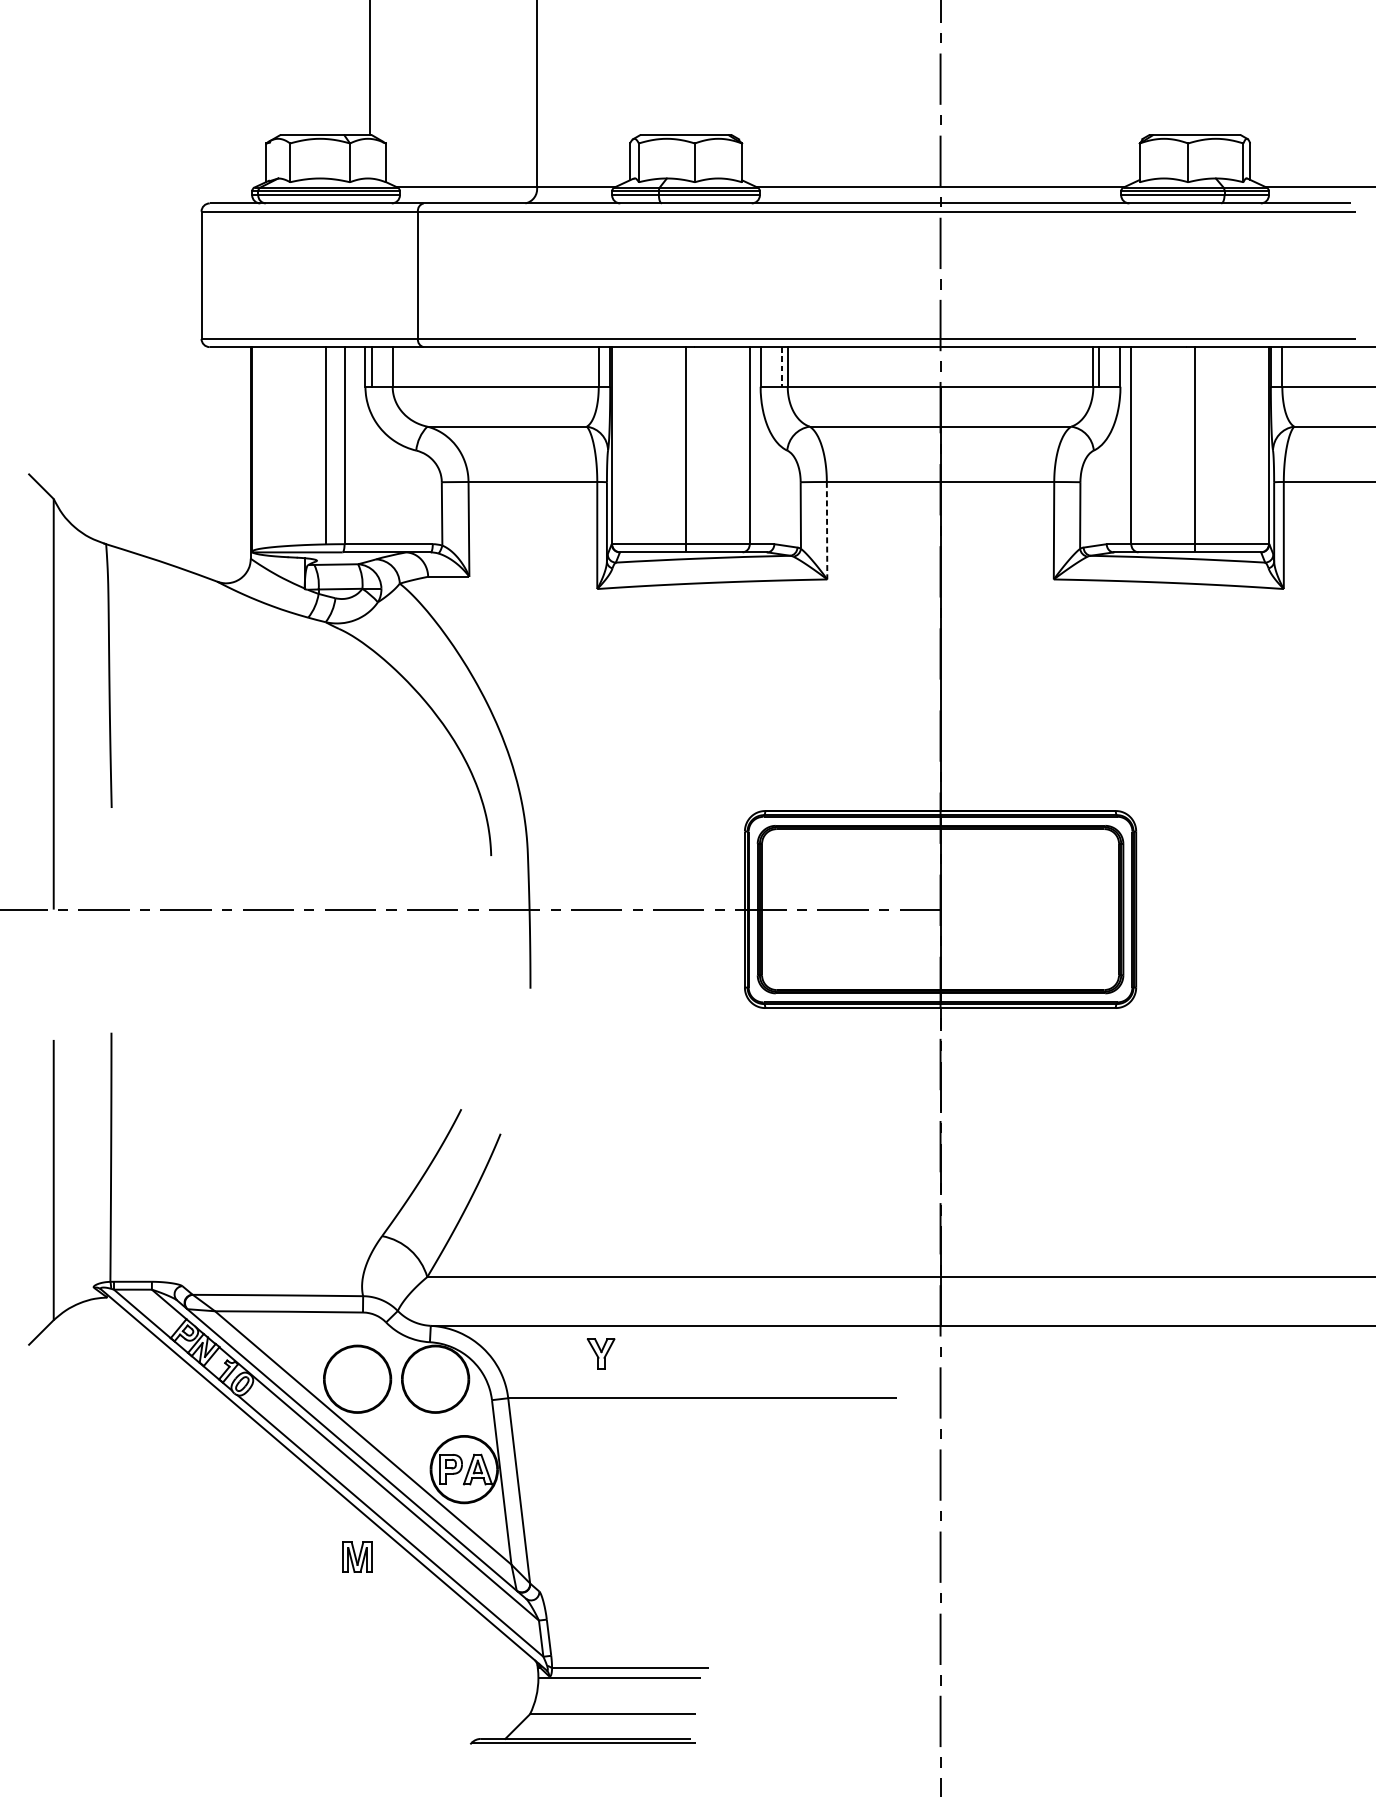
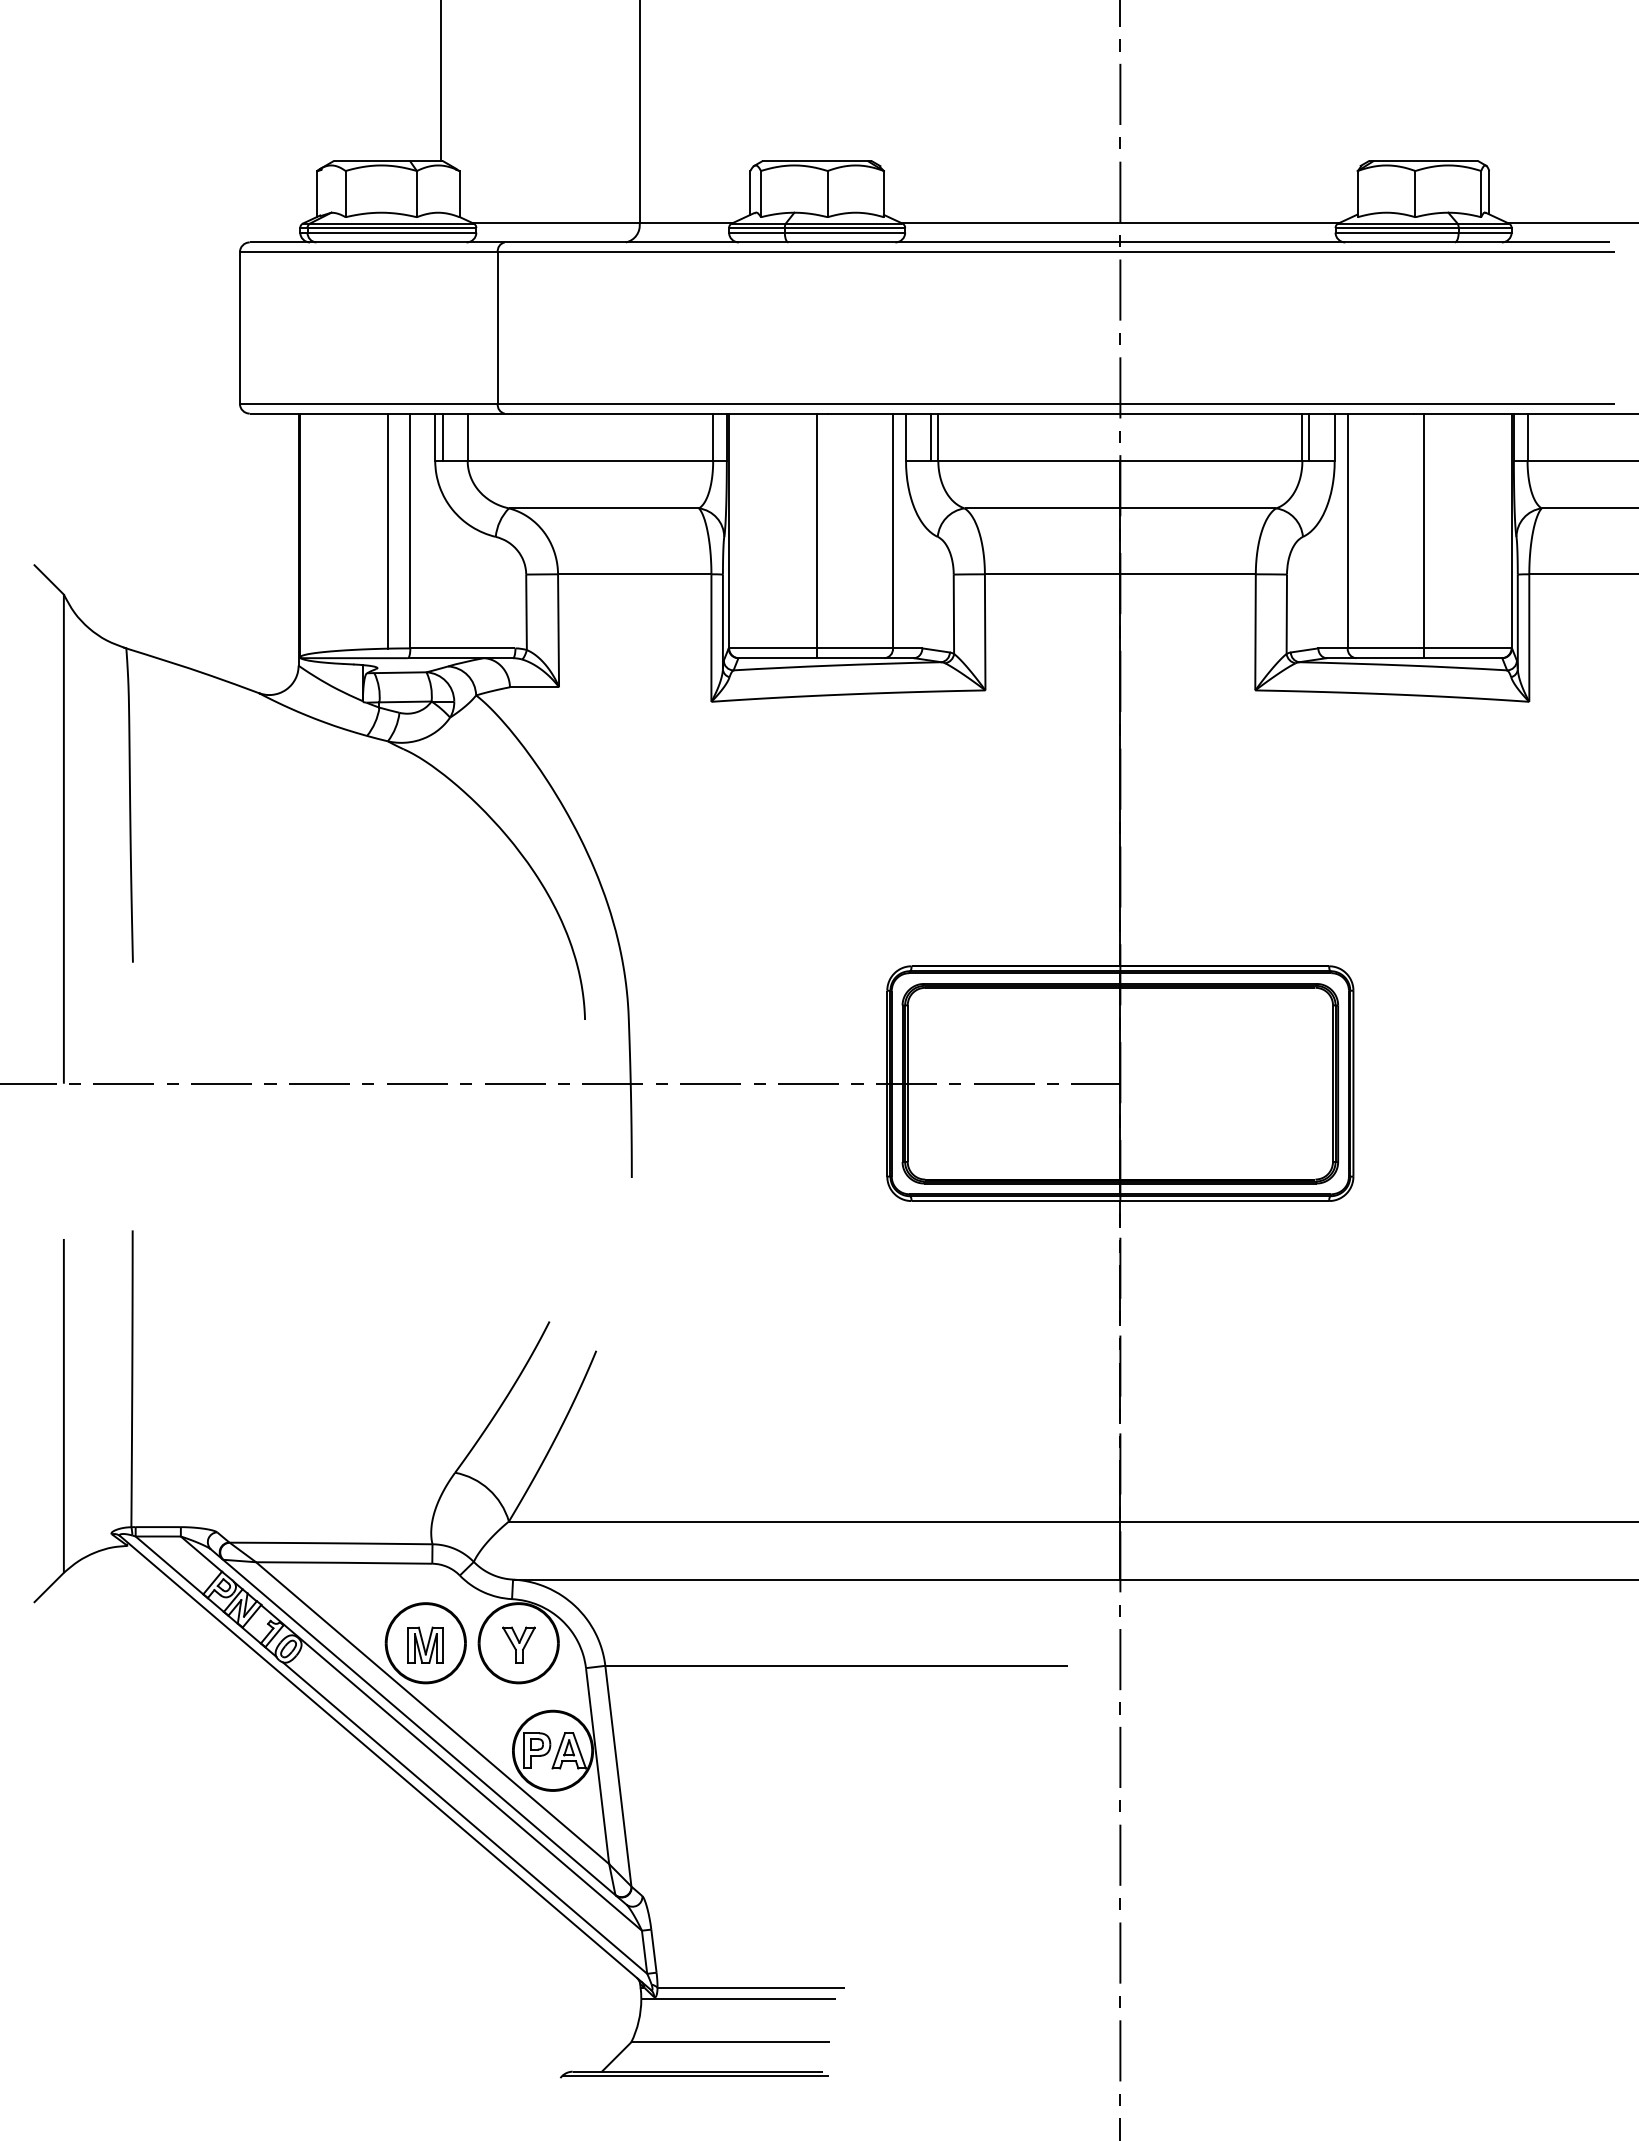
line: (782, 367) -> (931, 437), dashed -> solid
line: (827, 531) -> (985, 633), dashed -> solid
part: (600, 1353) -> (518, 1644), moved
part: (357, 1556) -> (425, 1644), moved

